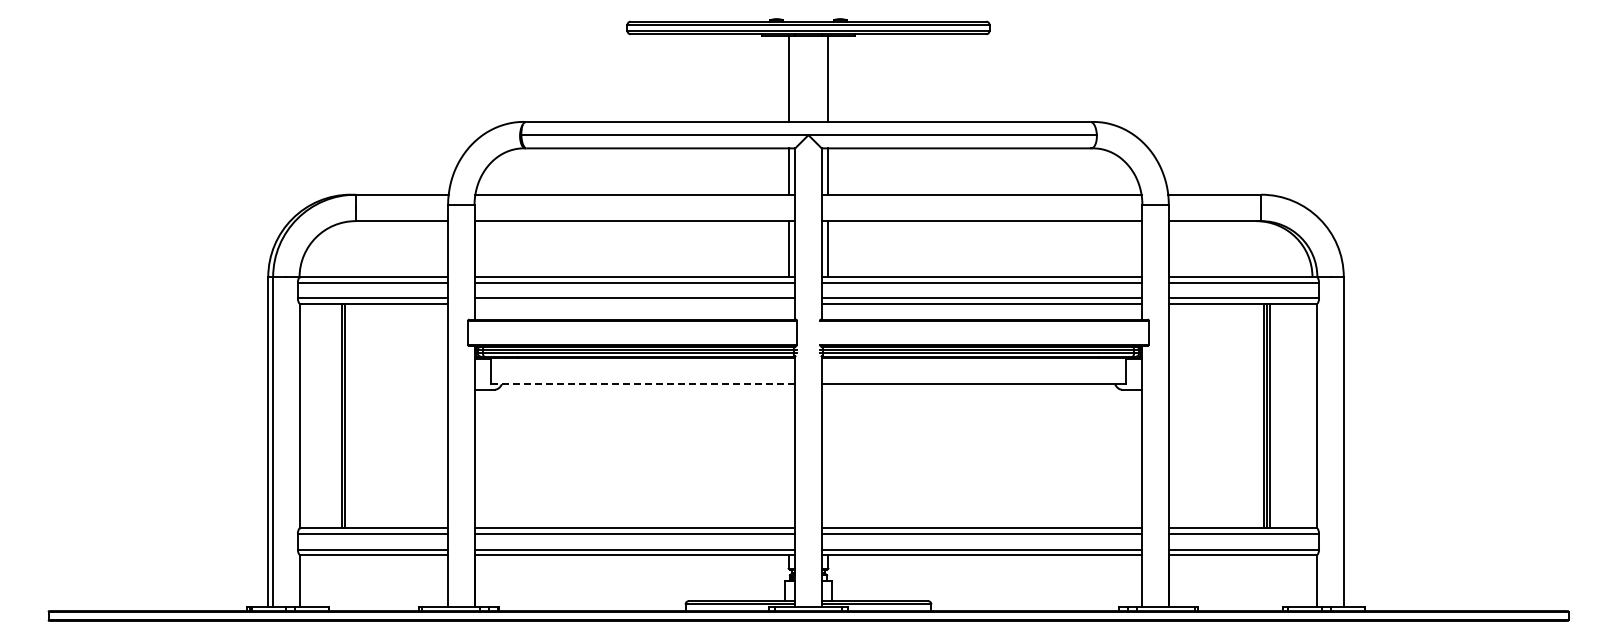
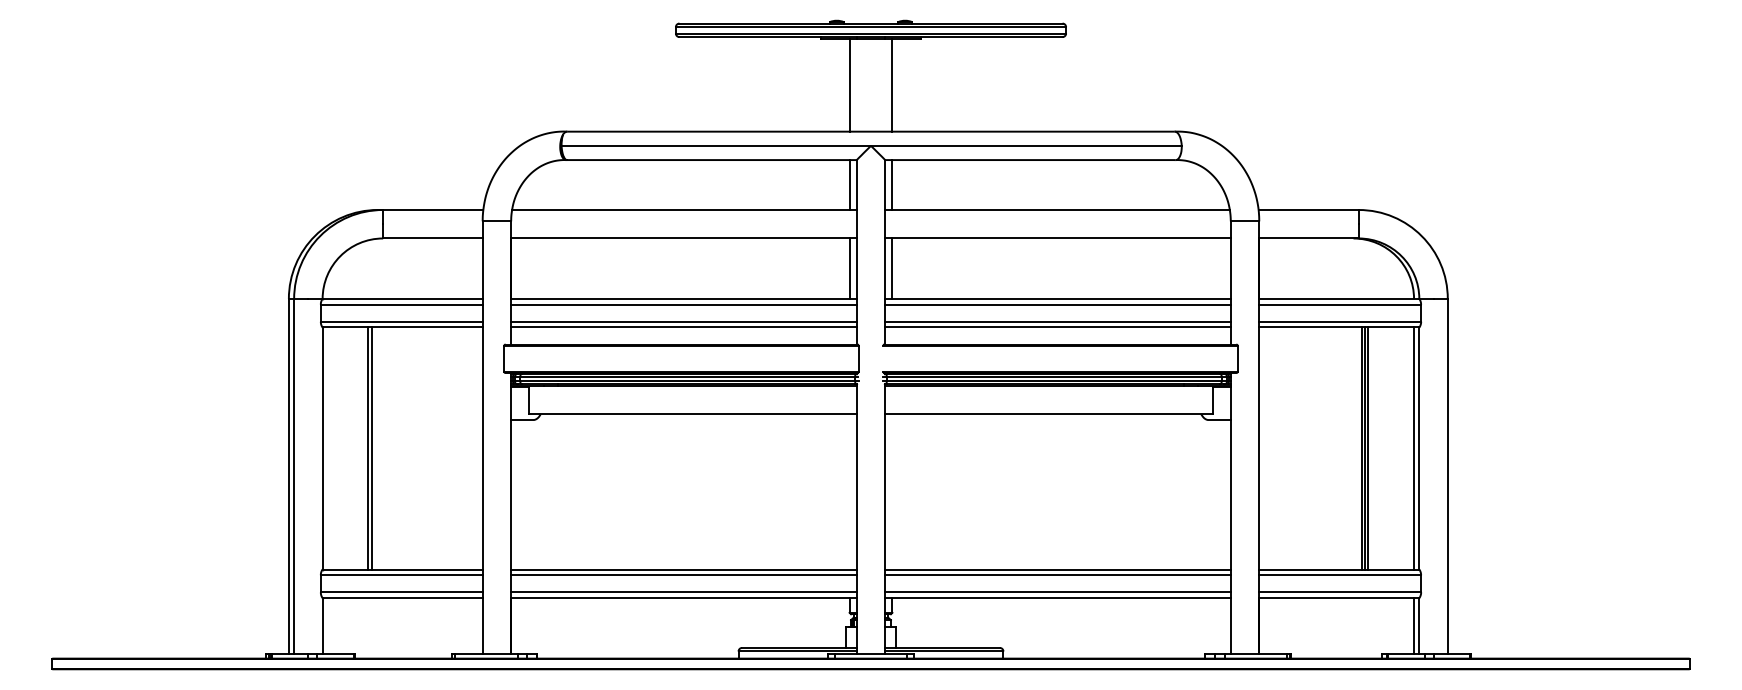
line: (634, 303) -> (683, 327), added
line: (643, 384) -> (693, 414), dashed -> solid
line: (1312, 415) -> (1414, 447), added
line: (1312, 580) -> (1414, 625), added

